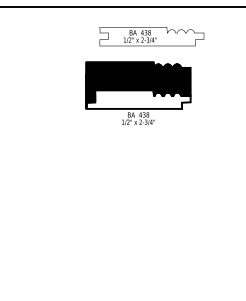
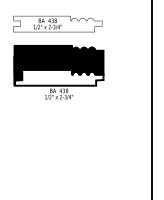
text: (151, 36) -> (57, 23), moved

